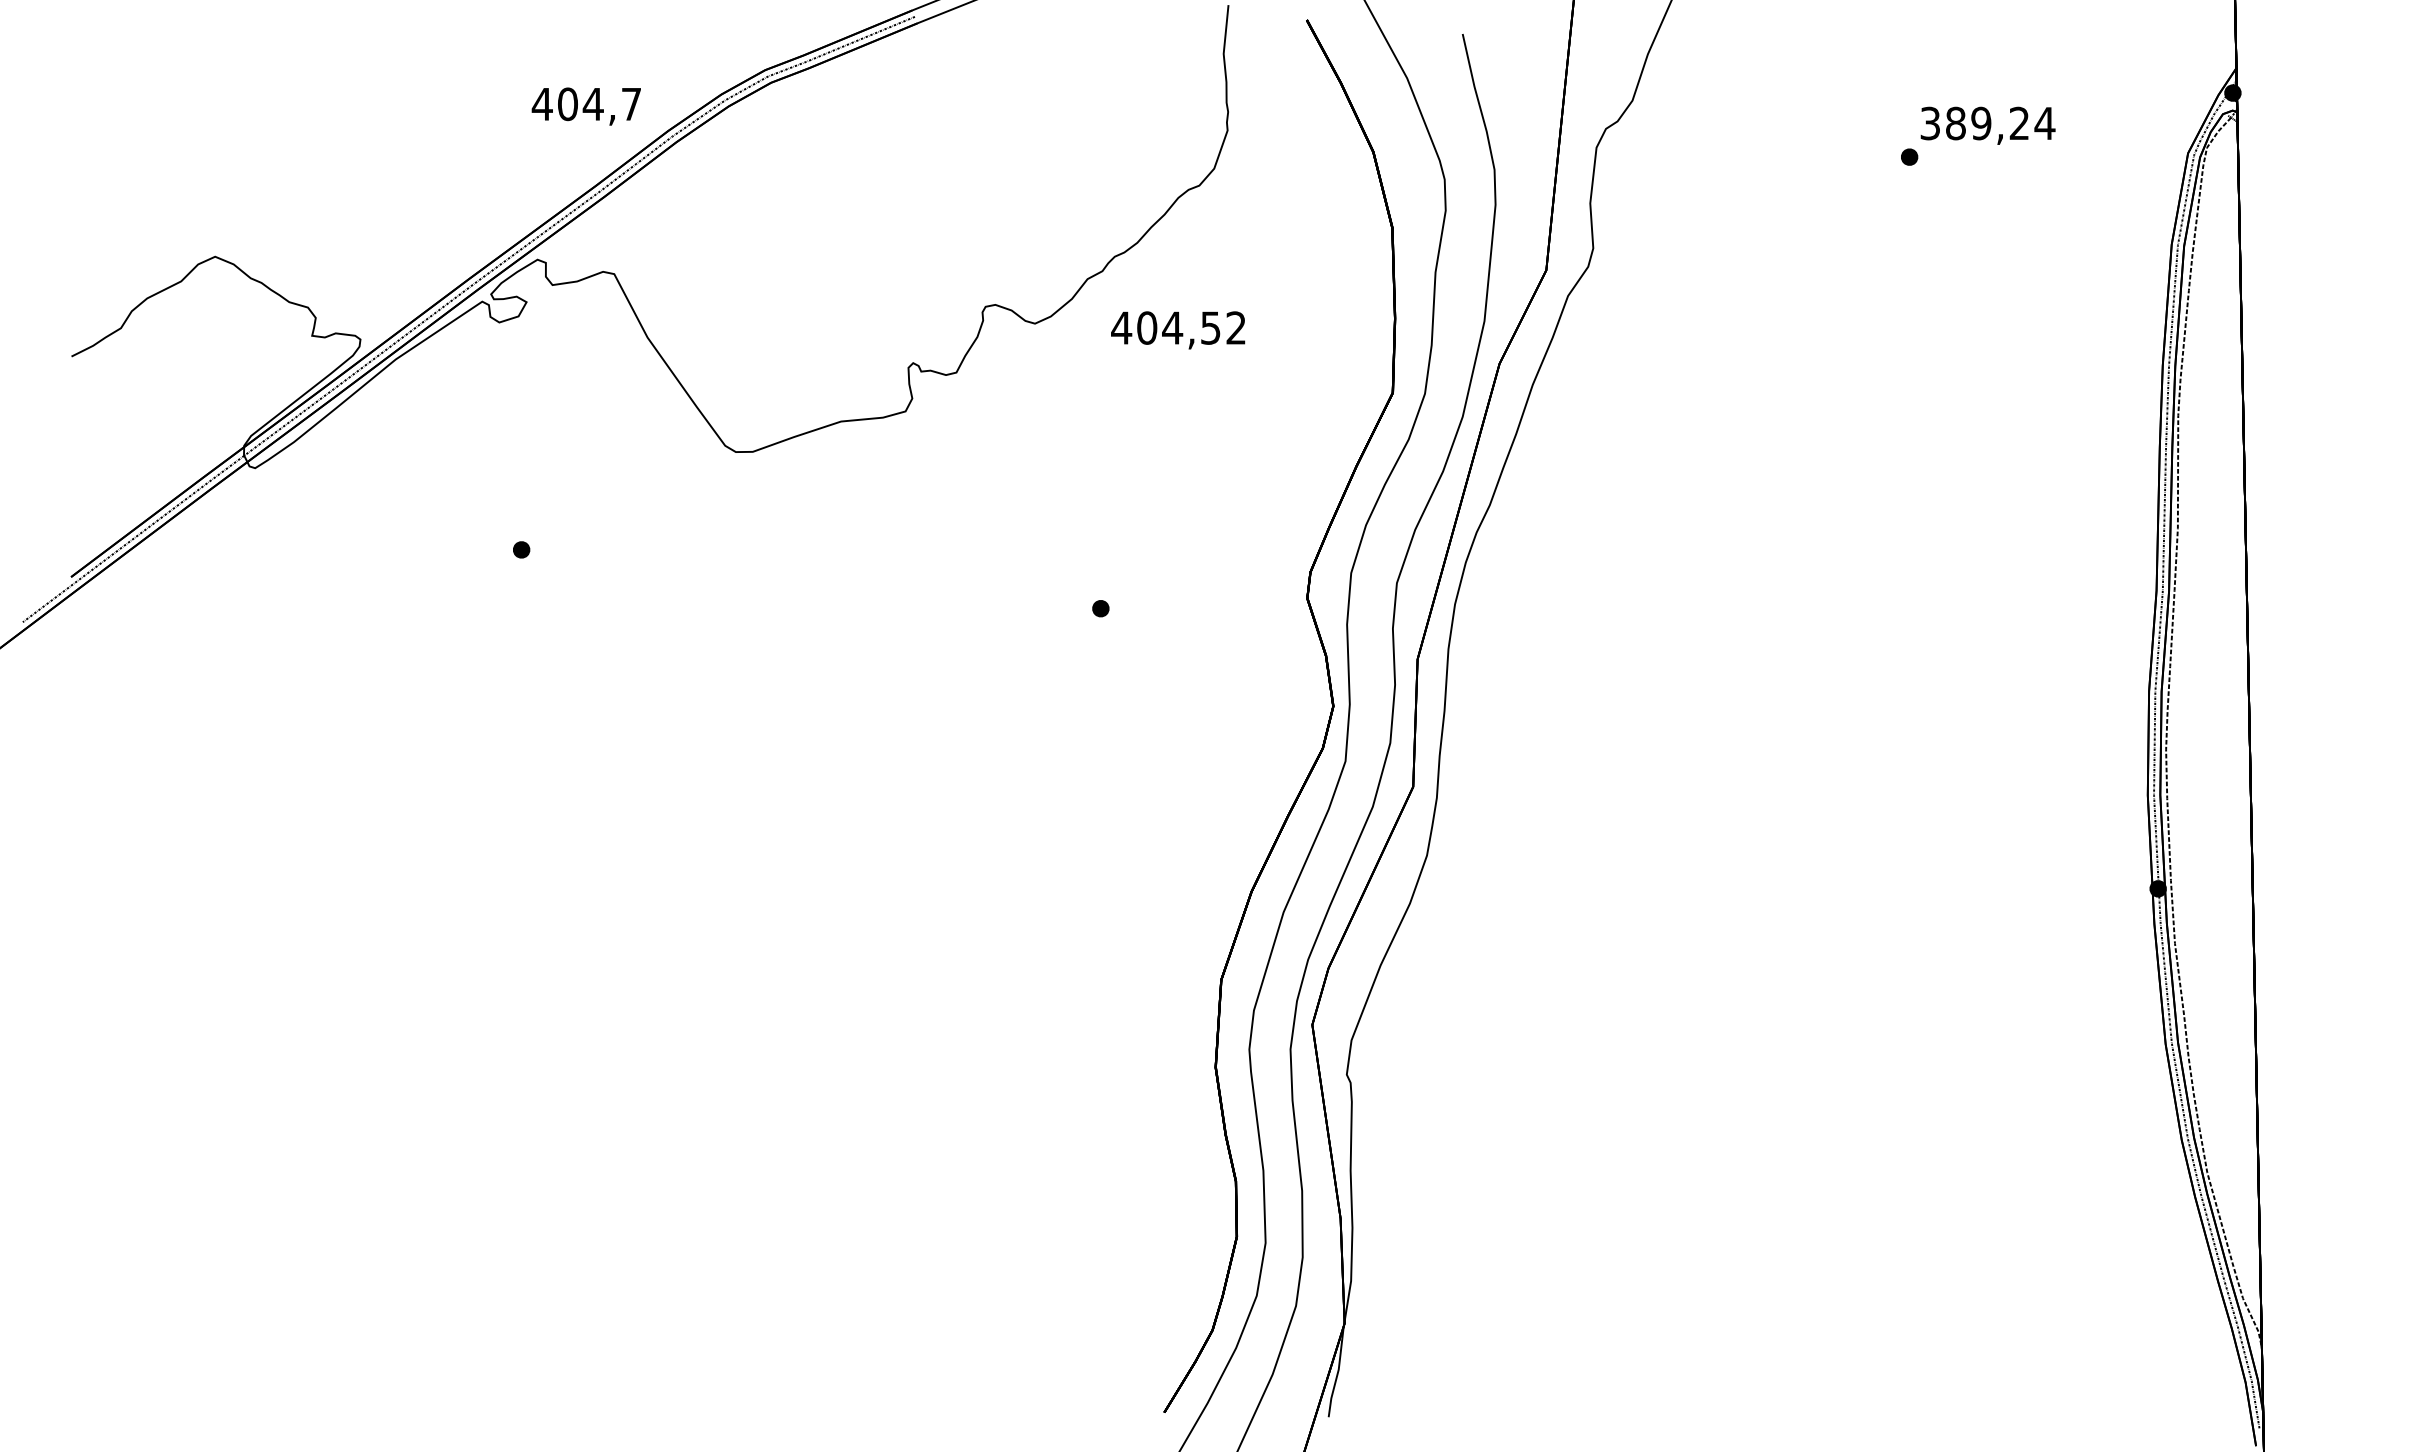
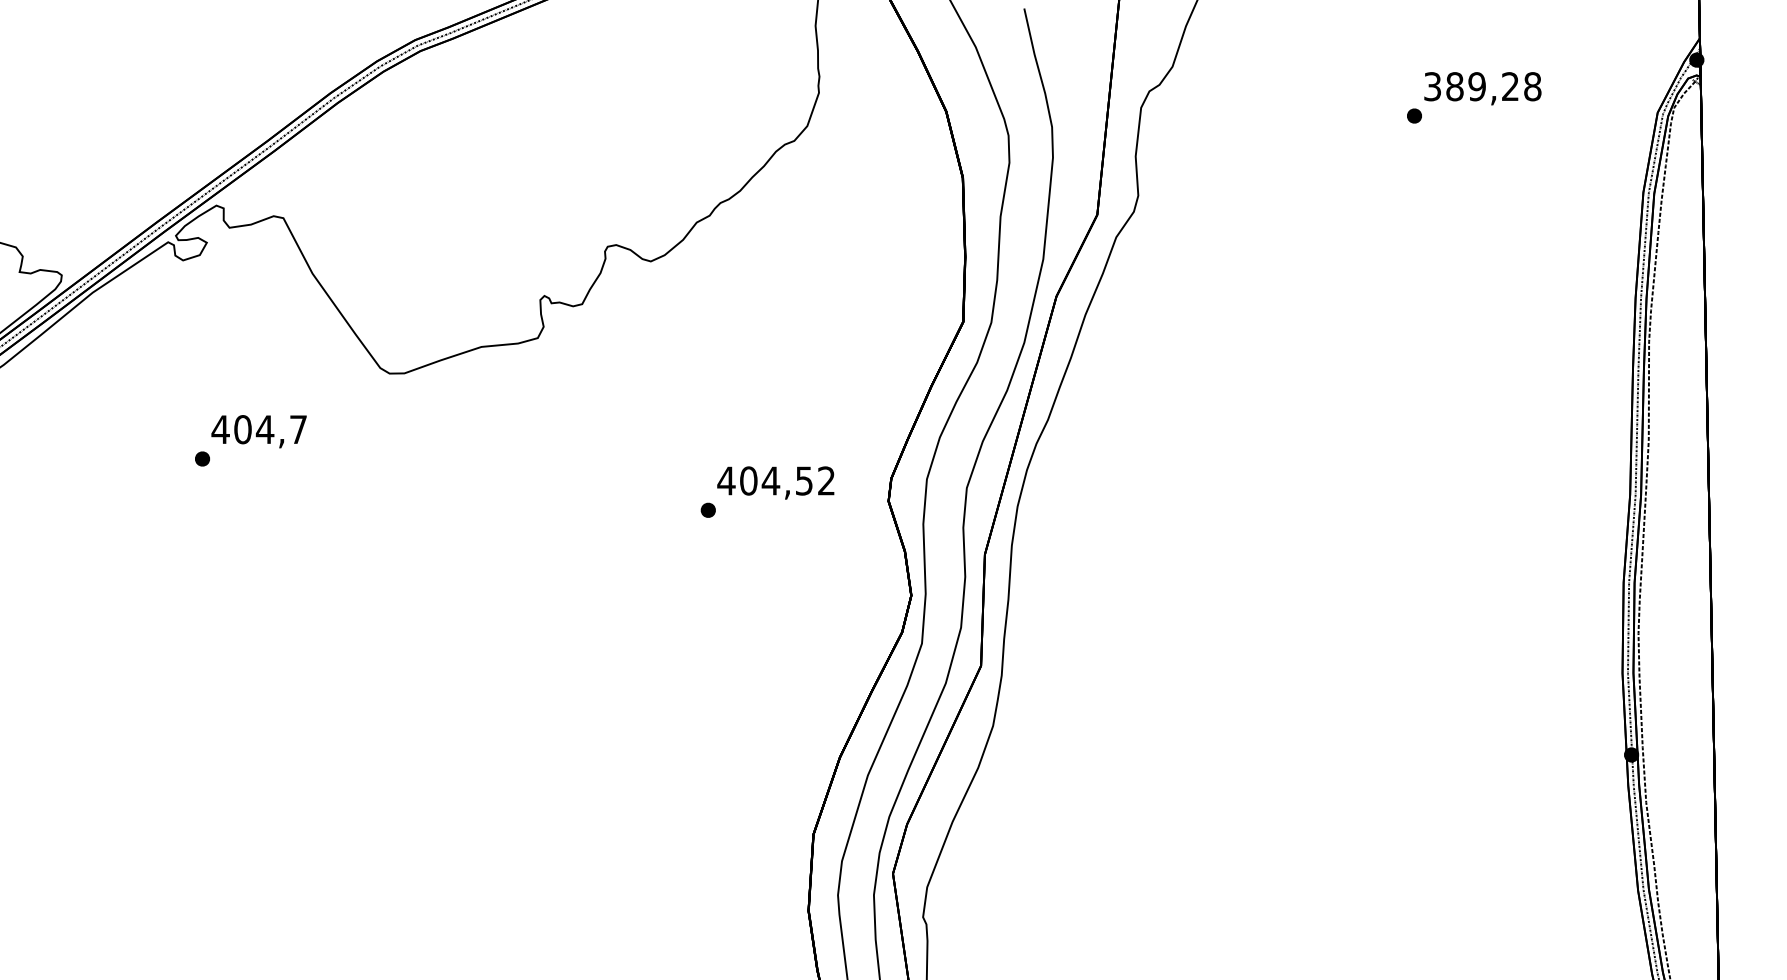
text: (585, 106) -> (258, 431), moved
text: (2044, 123) -> (1532, 86), 389,24 -> 389,28
text: (1178, 330) -> (776, 483), moved

